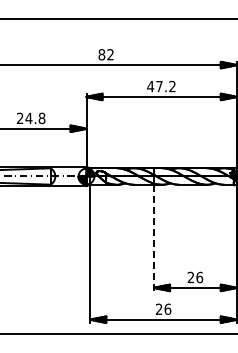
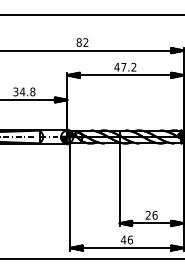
text: (20, 118) -> (16, 92), 24.8 -> 34.8
line: (154, 238) -> (120, 185), dashed -> solid
text: (158, 308) -> (123, 239), 26 -> 46

